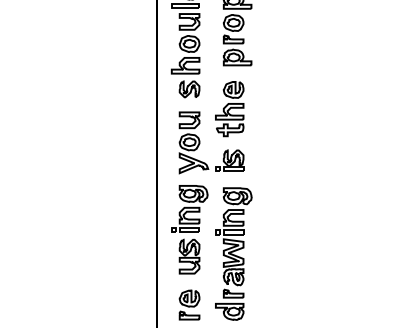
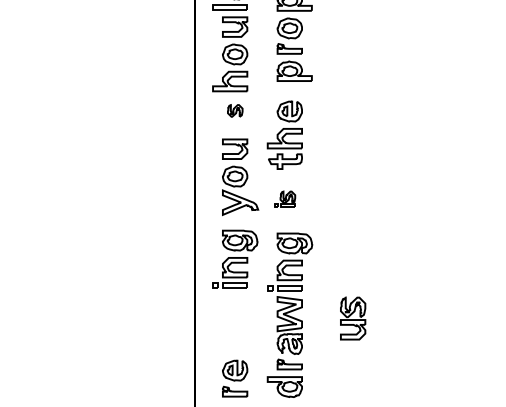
part: (189, 89) -> (235, 110), size x0.6
part: (229, 159) -> (284, 198), size x0.6
part: (189, 256) -> (353, 318), moved

